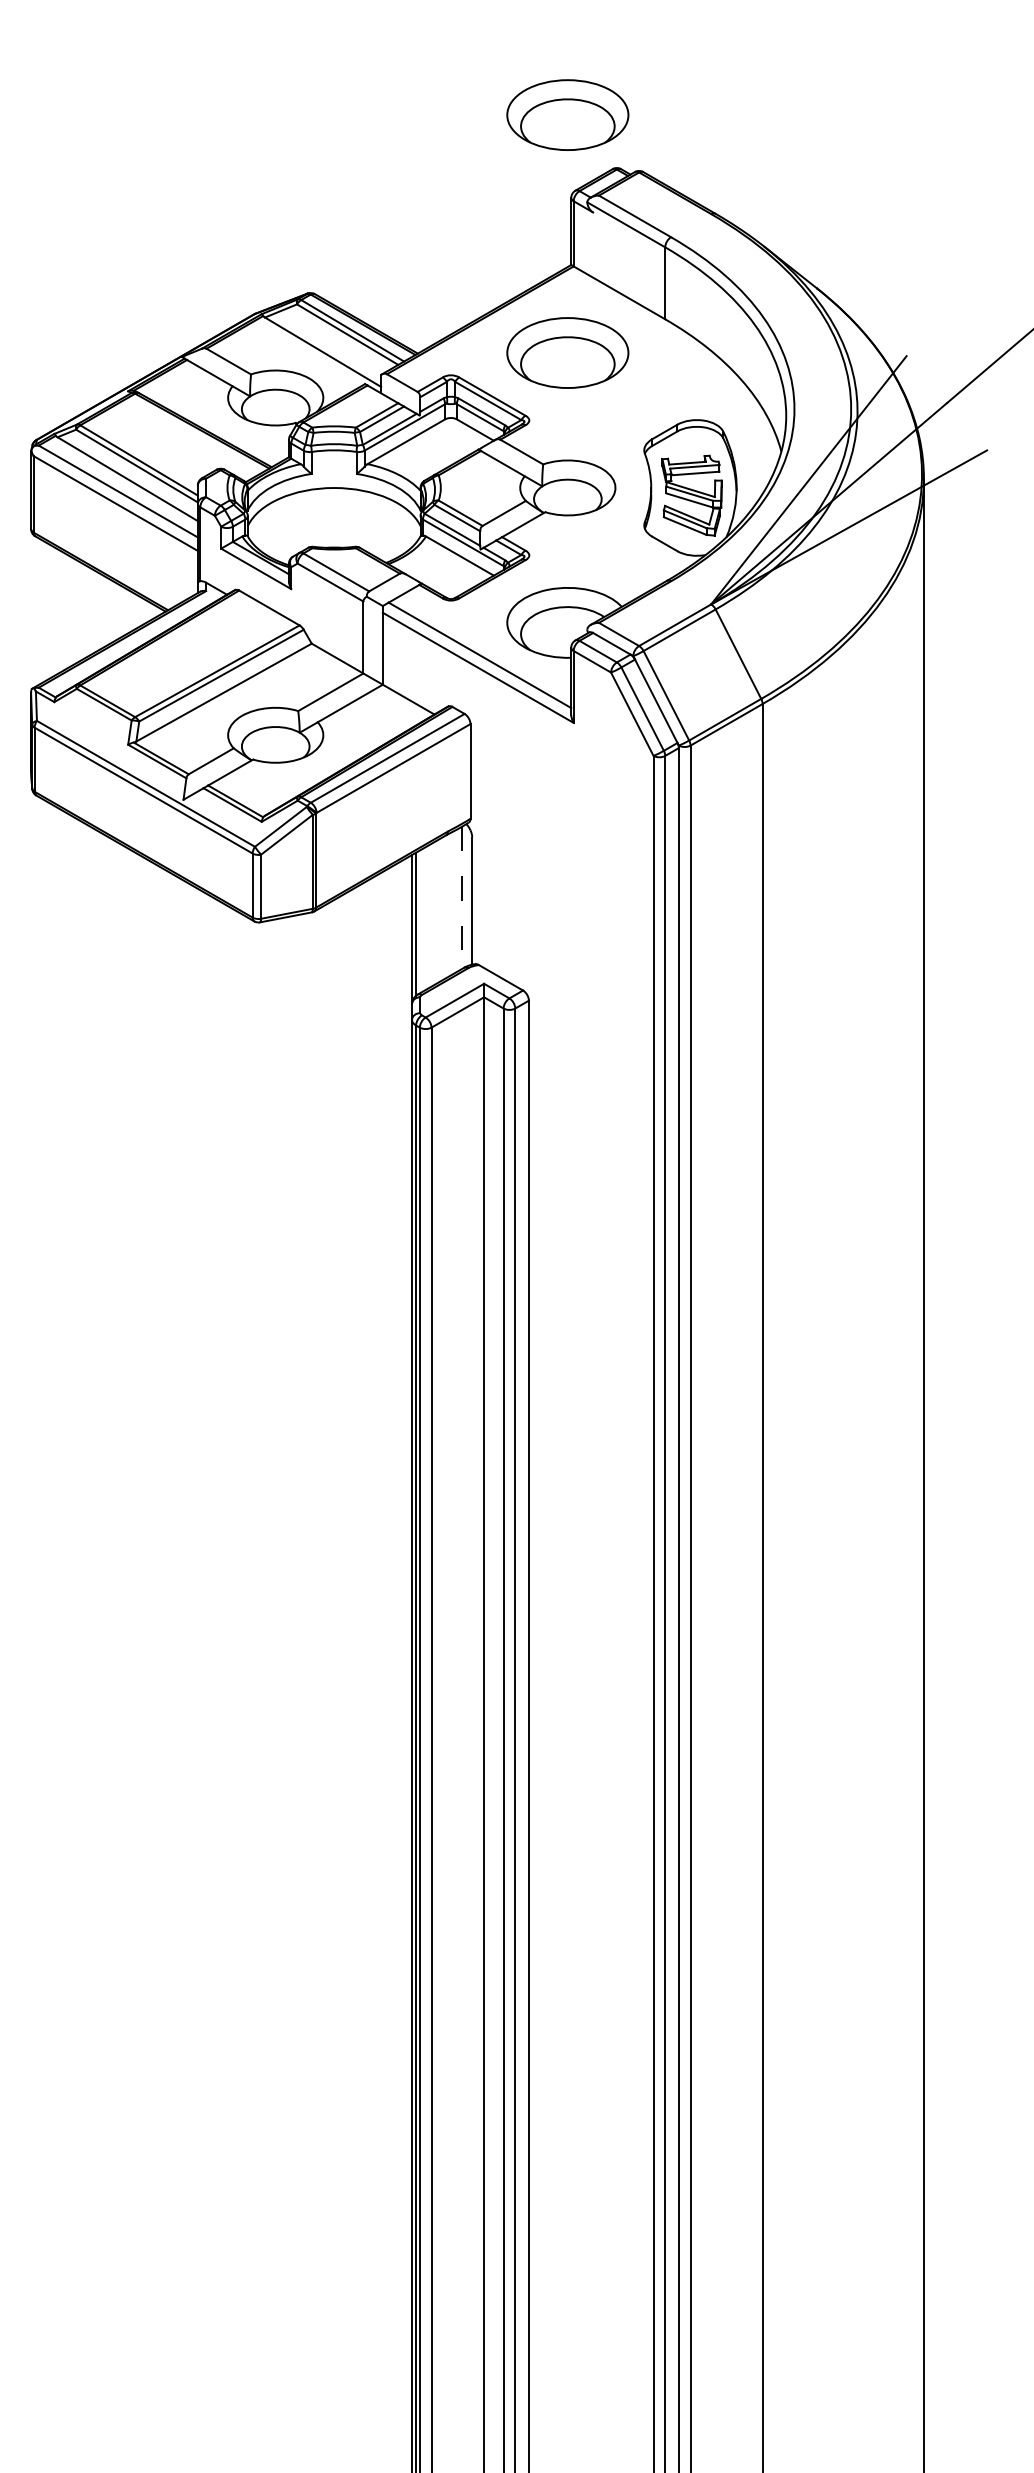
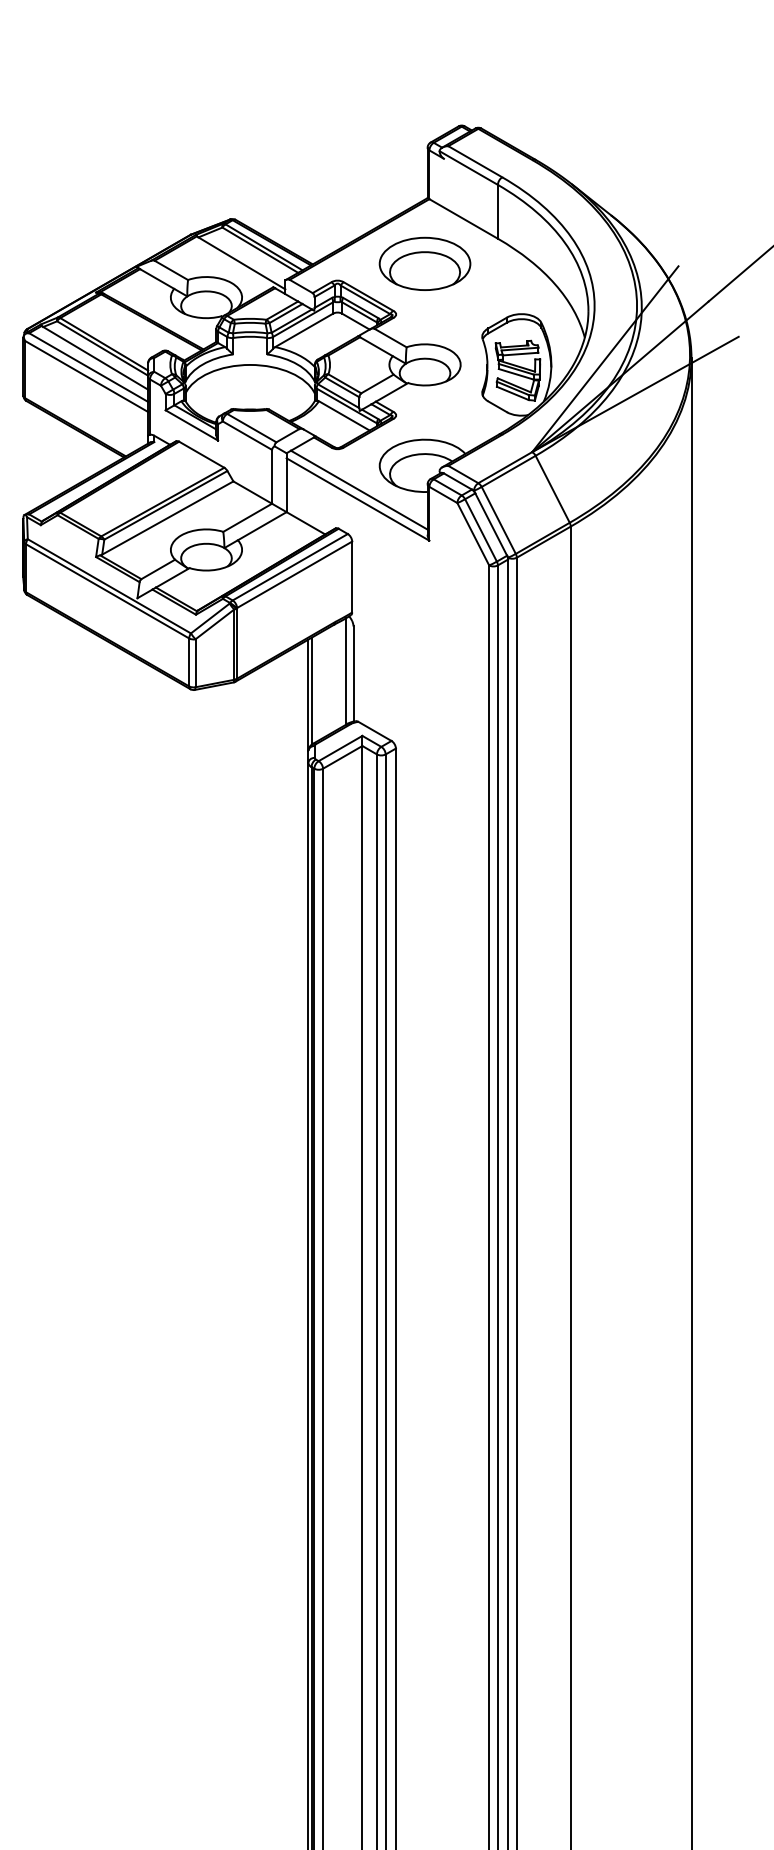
part: (567, 114) -> (424, 85), removed
line: (462, 897) -> (346, 671), dashed -> solid

